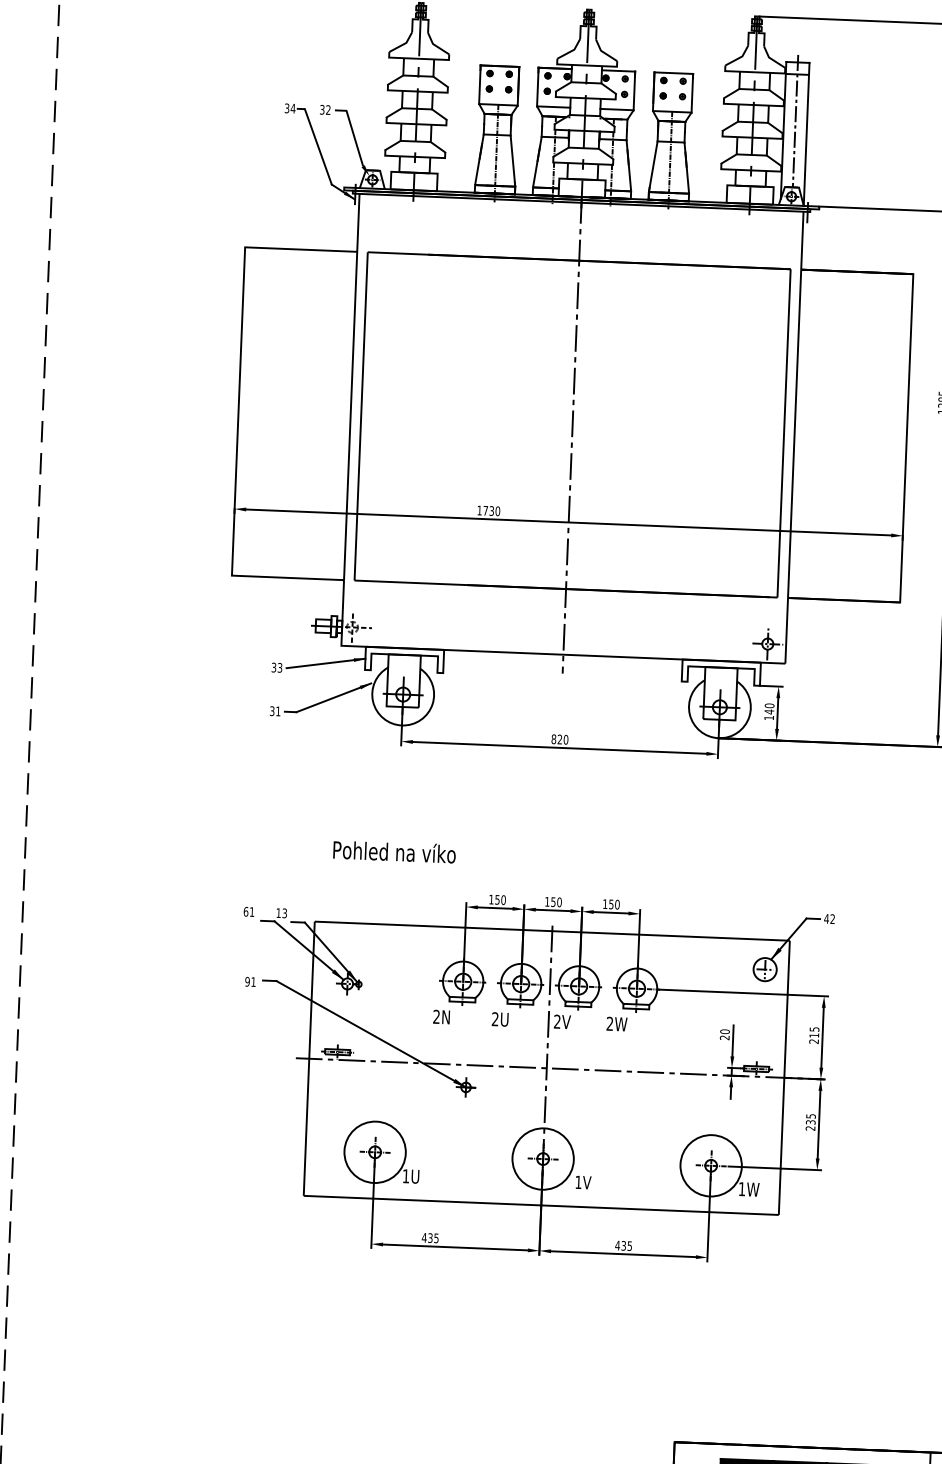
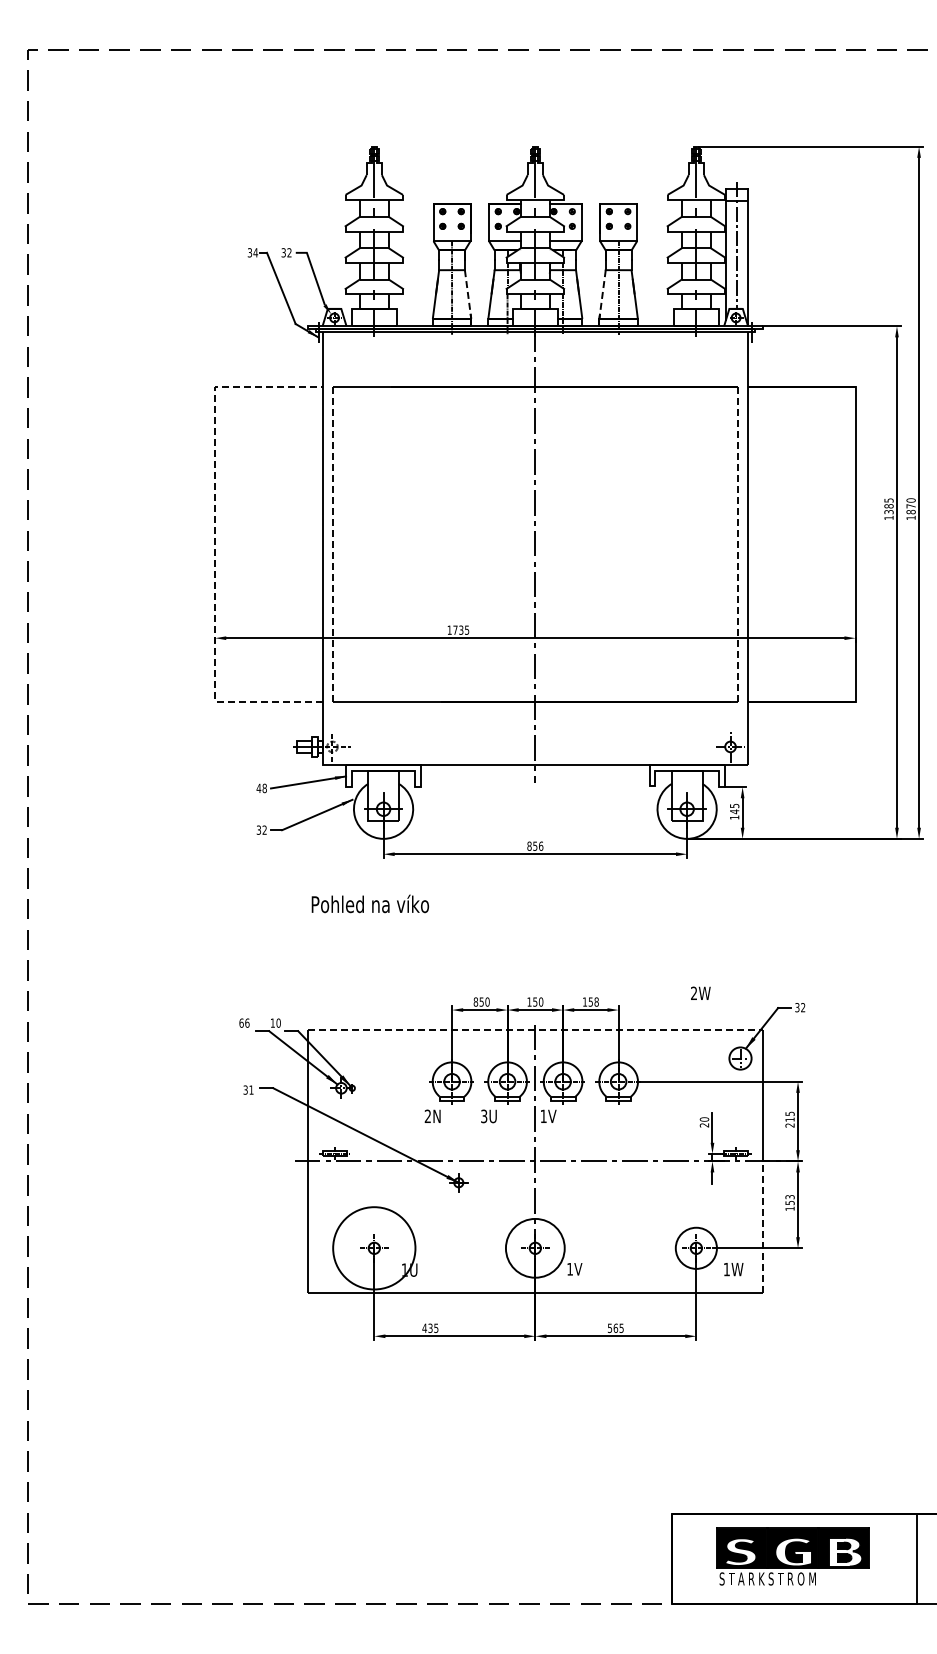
line: (513, 161) -> (468, 294), solid -> dashed
line: (653, 166) -> (602, 294), solid -> dashed
line: (238, 411) -> (215, 544), solid -> dashed
line: (360, 417) -> (332, 545), solid -> dashed
line: (783, 434) -> (737, 545), solid -> dashed
text: (497, 510) -> (466, 629), 1730 -> 1735
text: (276, 667) -> (261, 788), 33 -> 48
text: (769, 705) -> (734, 805), 140 -> 145
text: (278, 710) -> (264, 829), 31 -> 32
text: (563, 738) -> (538, 845), 820 -> 856
text: (393, 851) -> (369, 903), moved
text: (491, 899) -> (475, 1001), 150 -> 850
text: (617, 904) -> (596, 1001), 150 -> 158
text: (252, 911) -> (247, 1022), 61 -> 66
text: (284, 912) -> (278, 1022), 13 -> 10
text: (826, 918) -> (797, 1007), 42 -> 32
line: (552, 930) -> (535, 1029), solid -> dashed
text: (247, 981) -> (245, 1089), 91 -> 31
text: (495, 1019) -> (484, 1116), 2U -> 3U
text: (557, 1020) -> (543, 1115), 2V -> 1V
text: (616, 1023) -> (700, 992), moved
text: (810, 1121) -> (789, 1202), 235 -> 153
line: (782, 1146) -> (763, 1227), solid -> dashed
circle: (374, 1151) -> (373, 1247), size x1.4
circle: (710, 1164) -> (695, 1247), size x0.7
text: (620, 1245) -> (612, 1328), 435 -> 565

